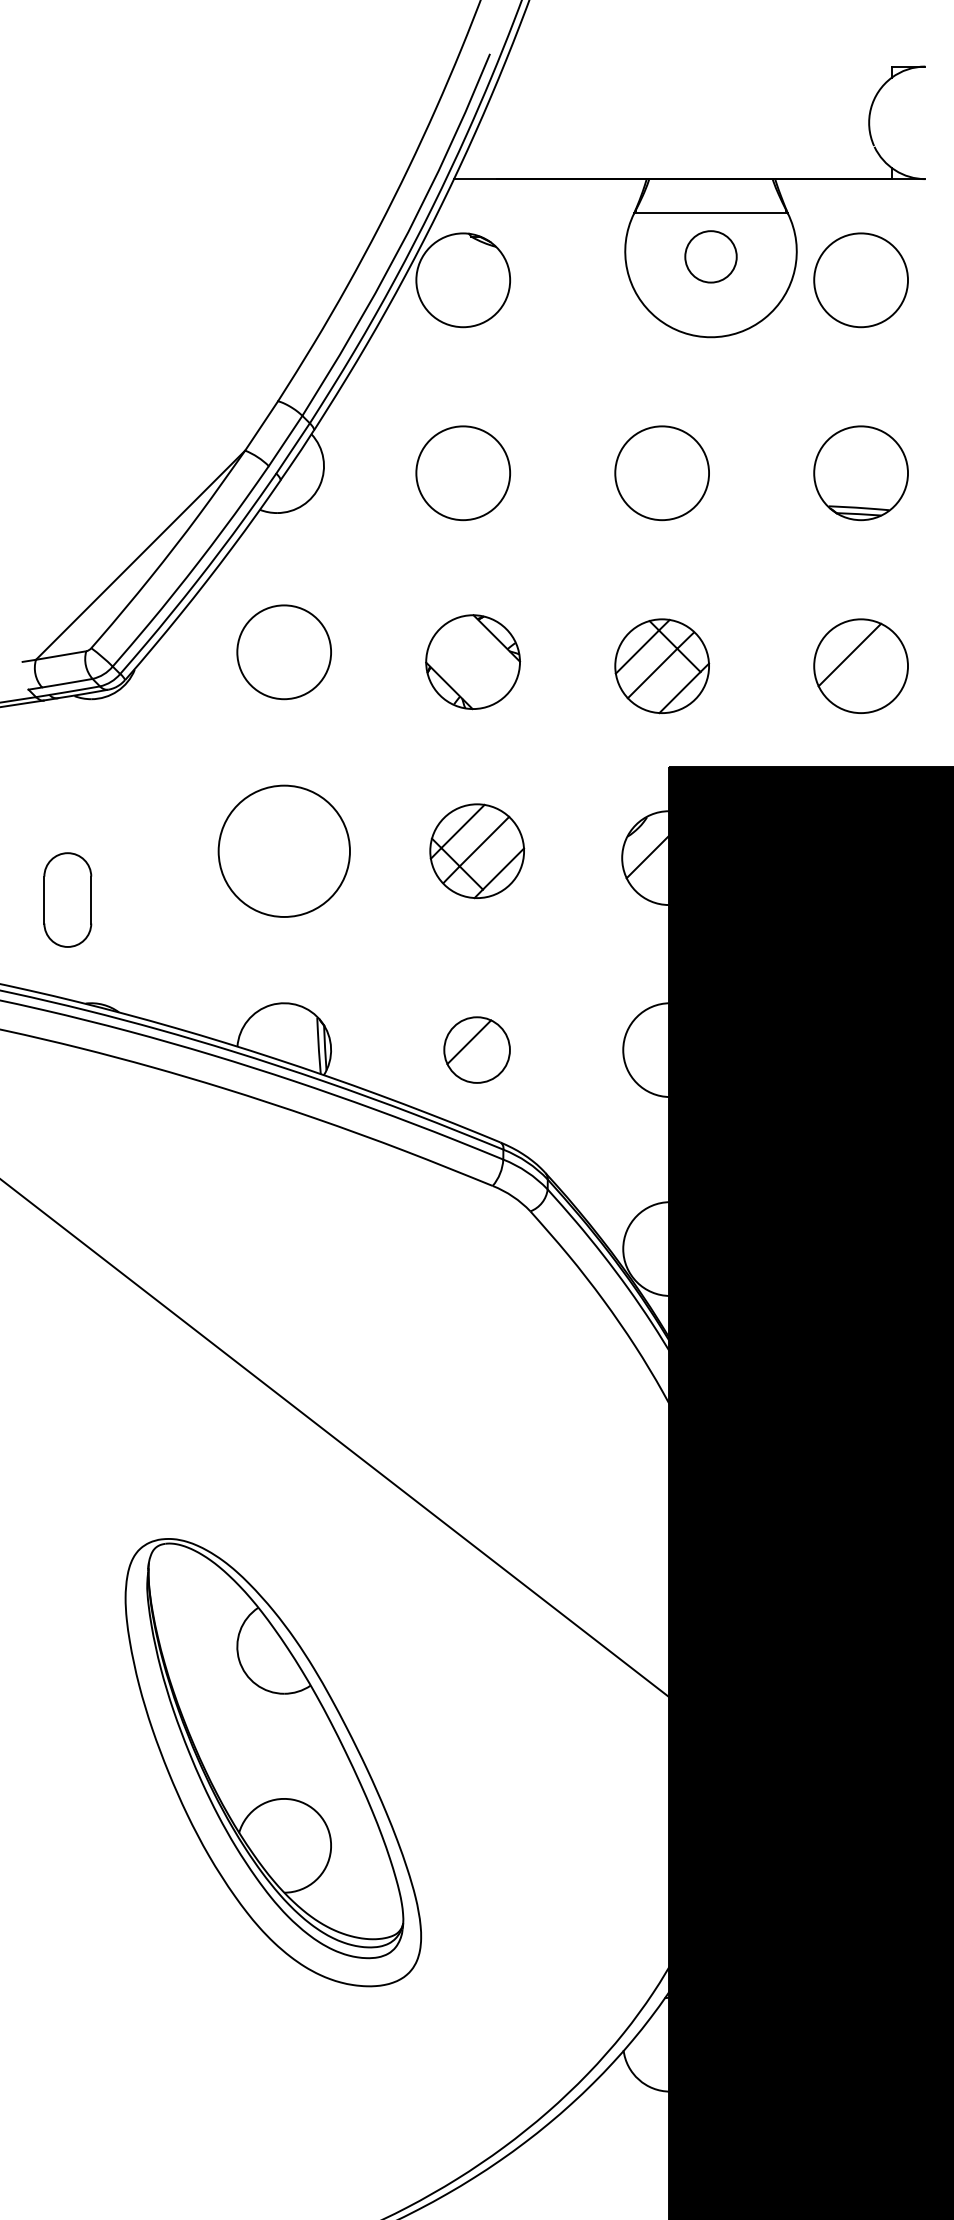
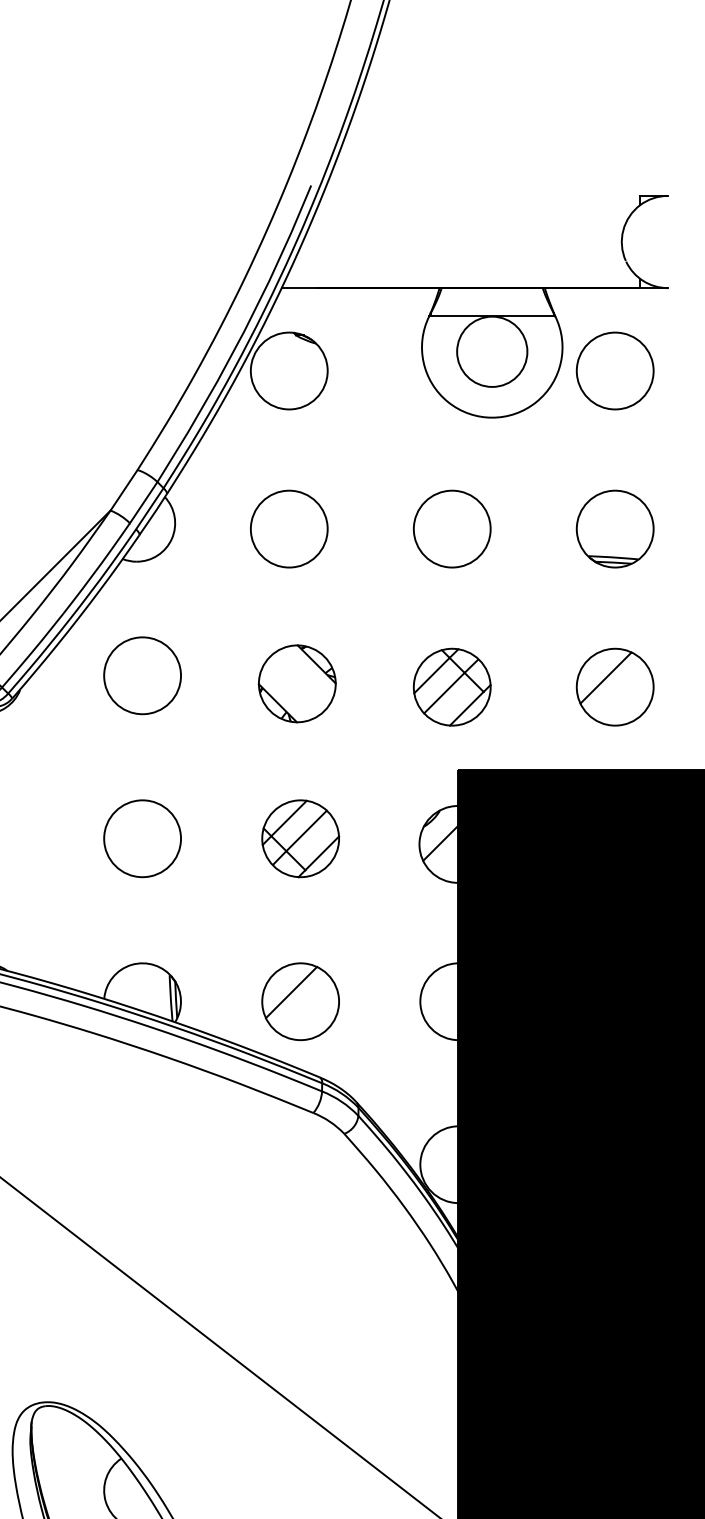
circle: (710, 256) -> (491, 351), size x1.67
circle: (283, 850) -> (141, 838), size x0.71
part: (476, 1049) -> (300, 1001), size x1.43

